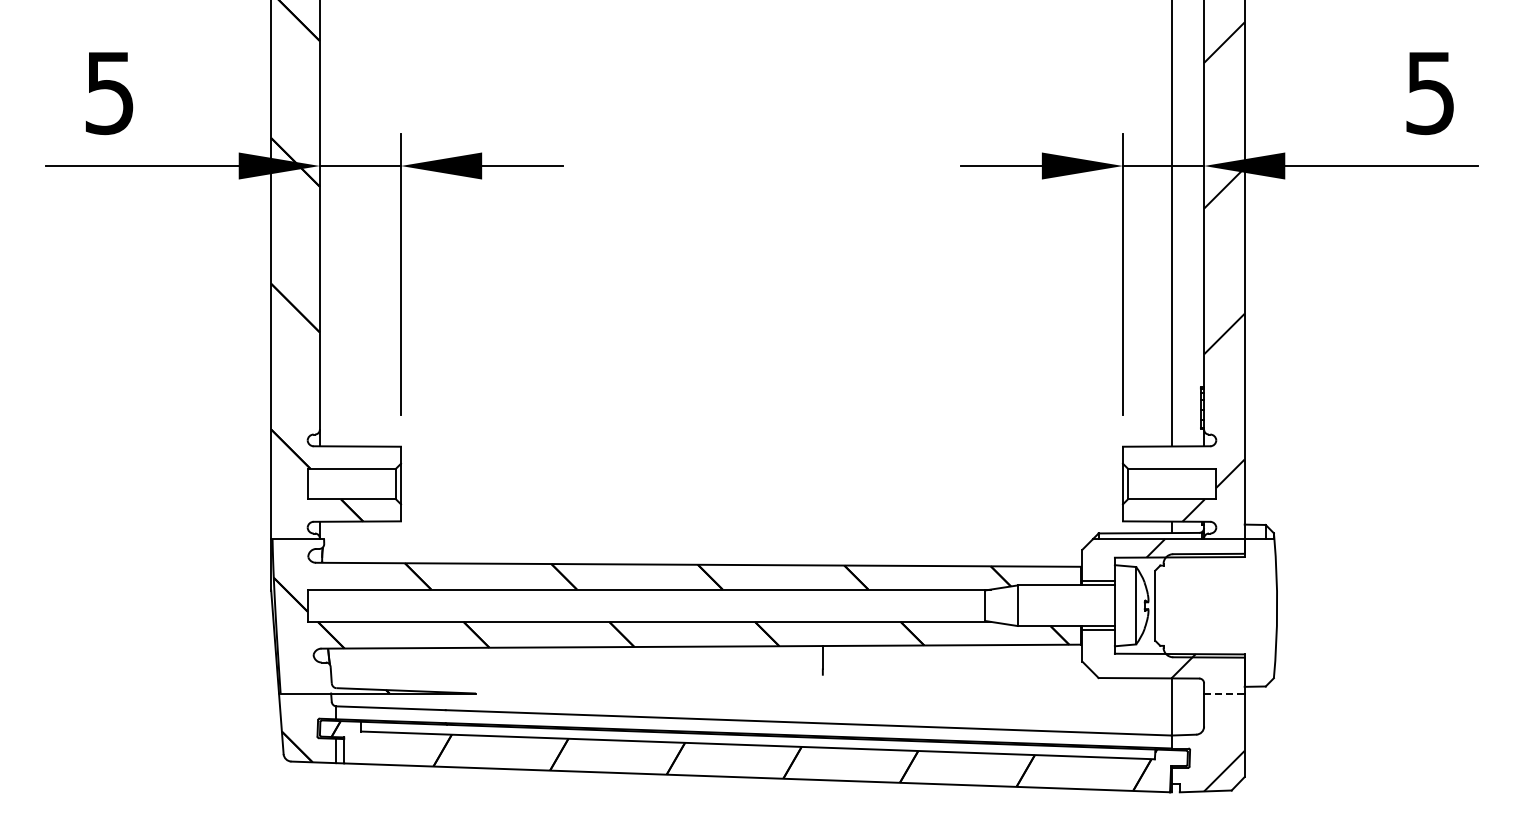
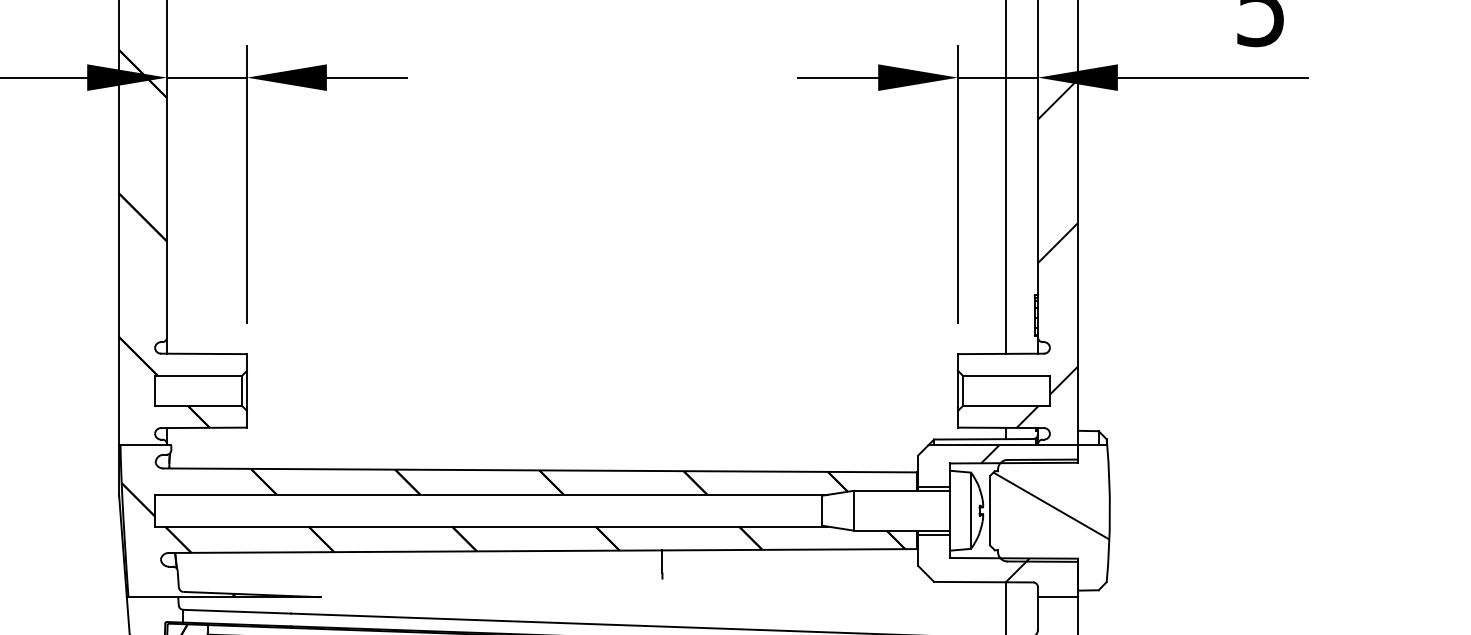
hatch: (1217, 600) -> (1051, 505), added
line: (1224, 693) -> (1058, 597), dashed -> solid

